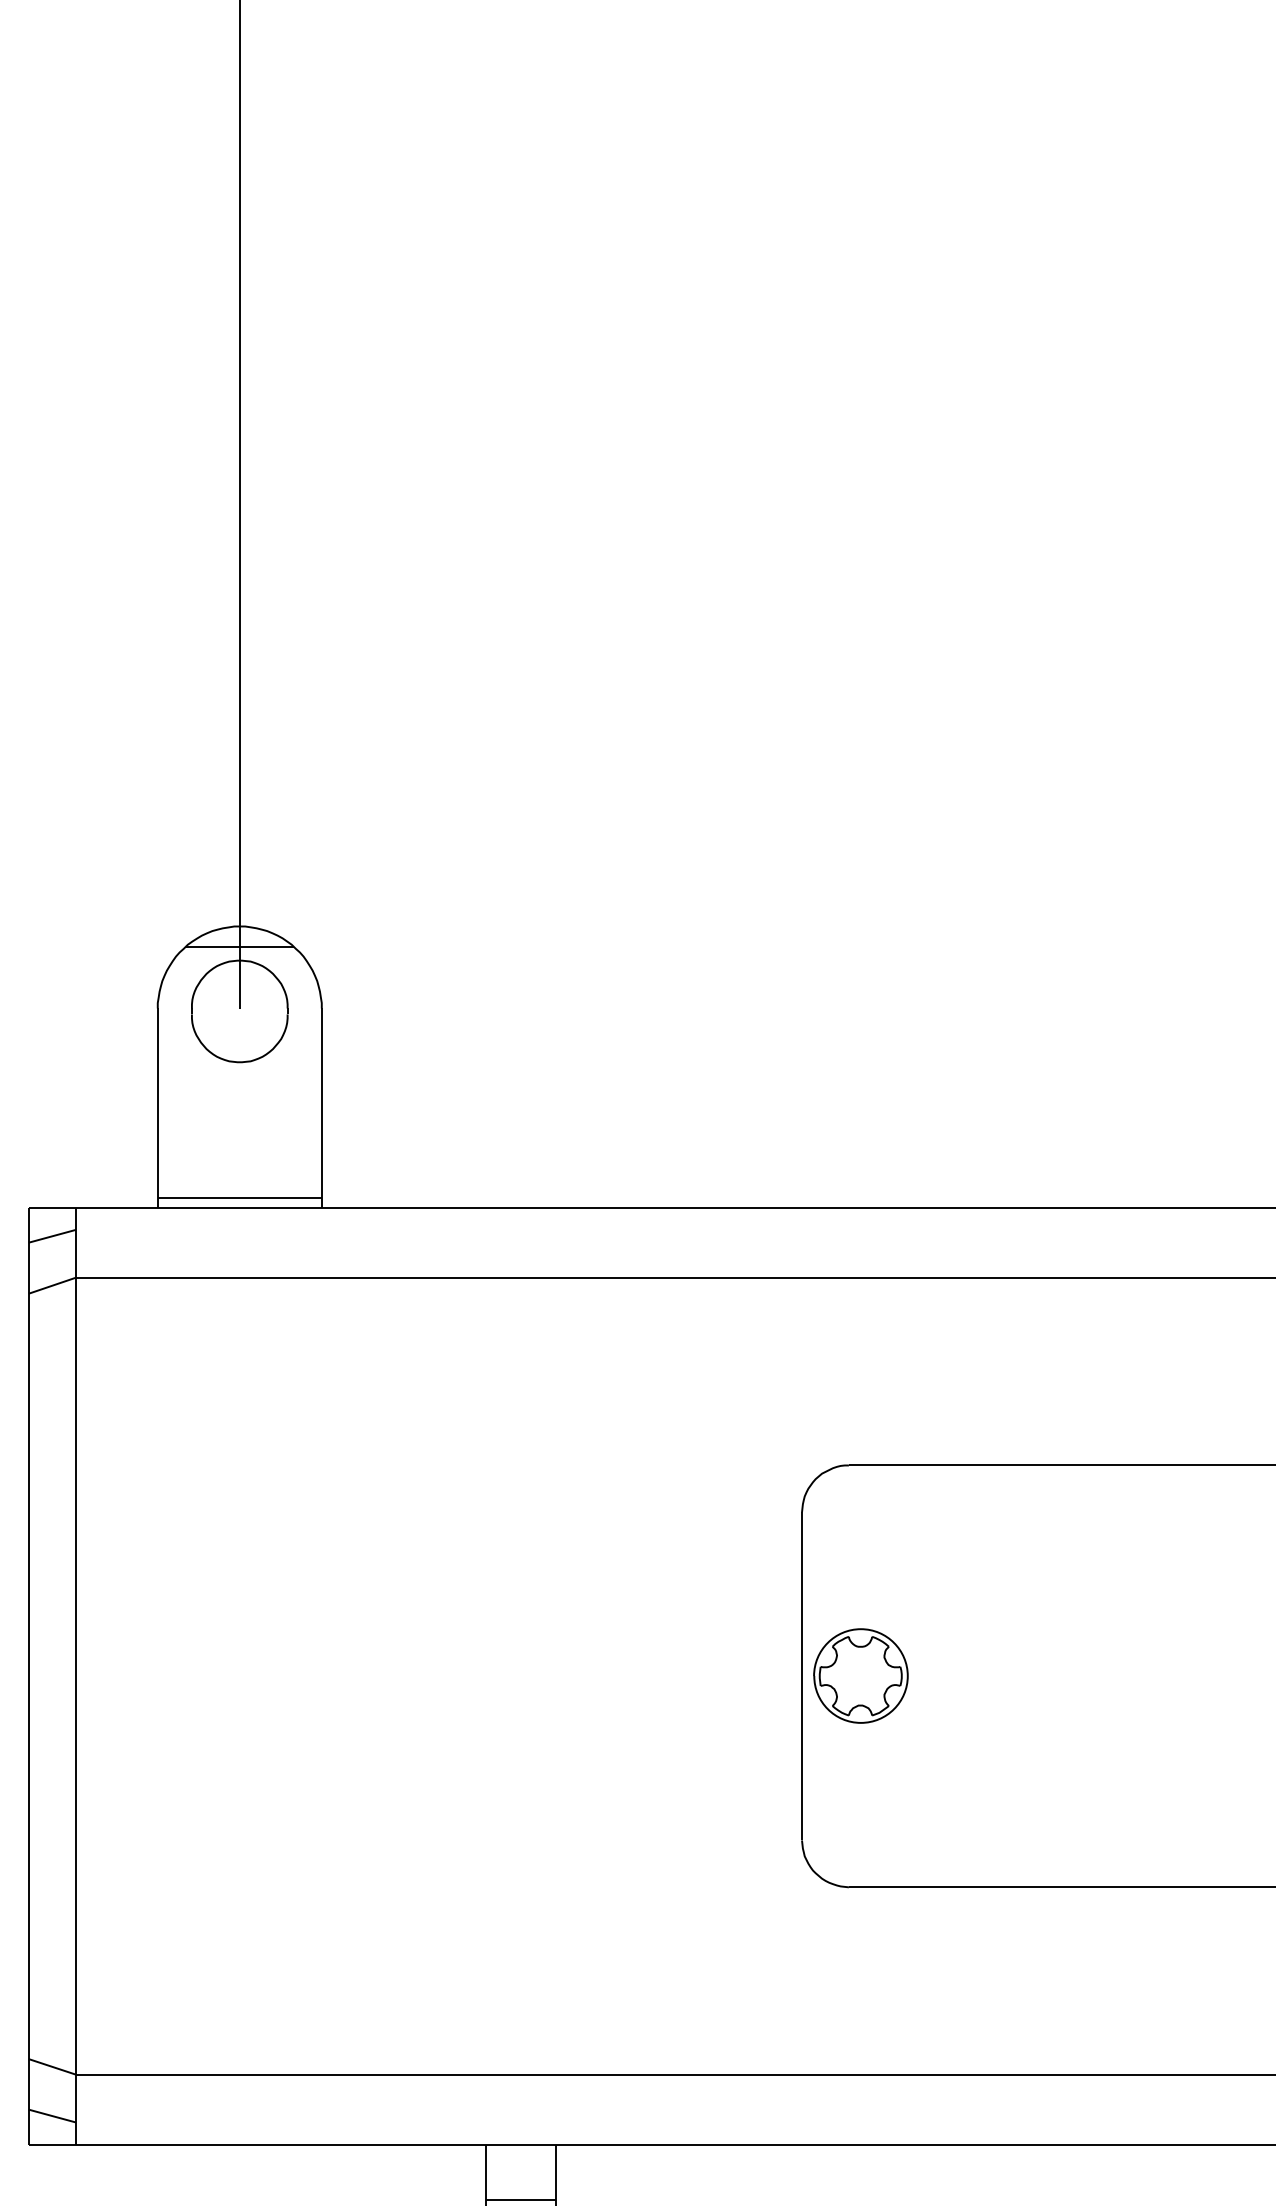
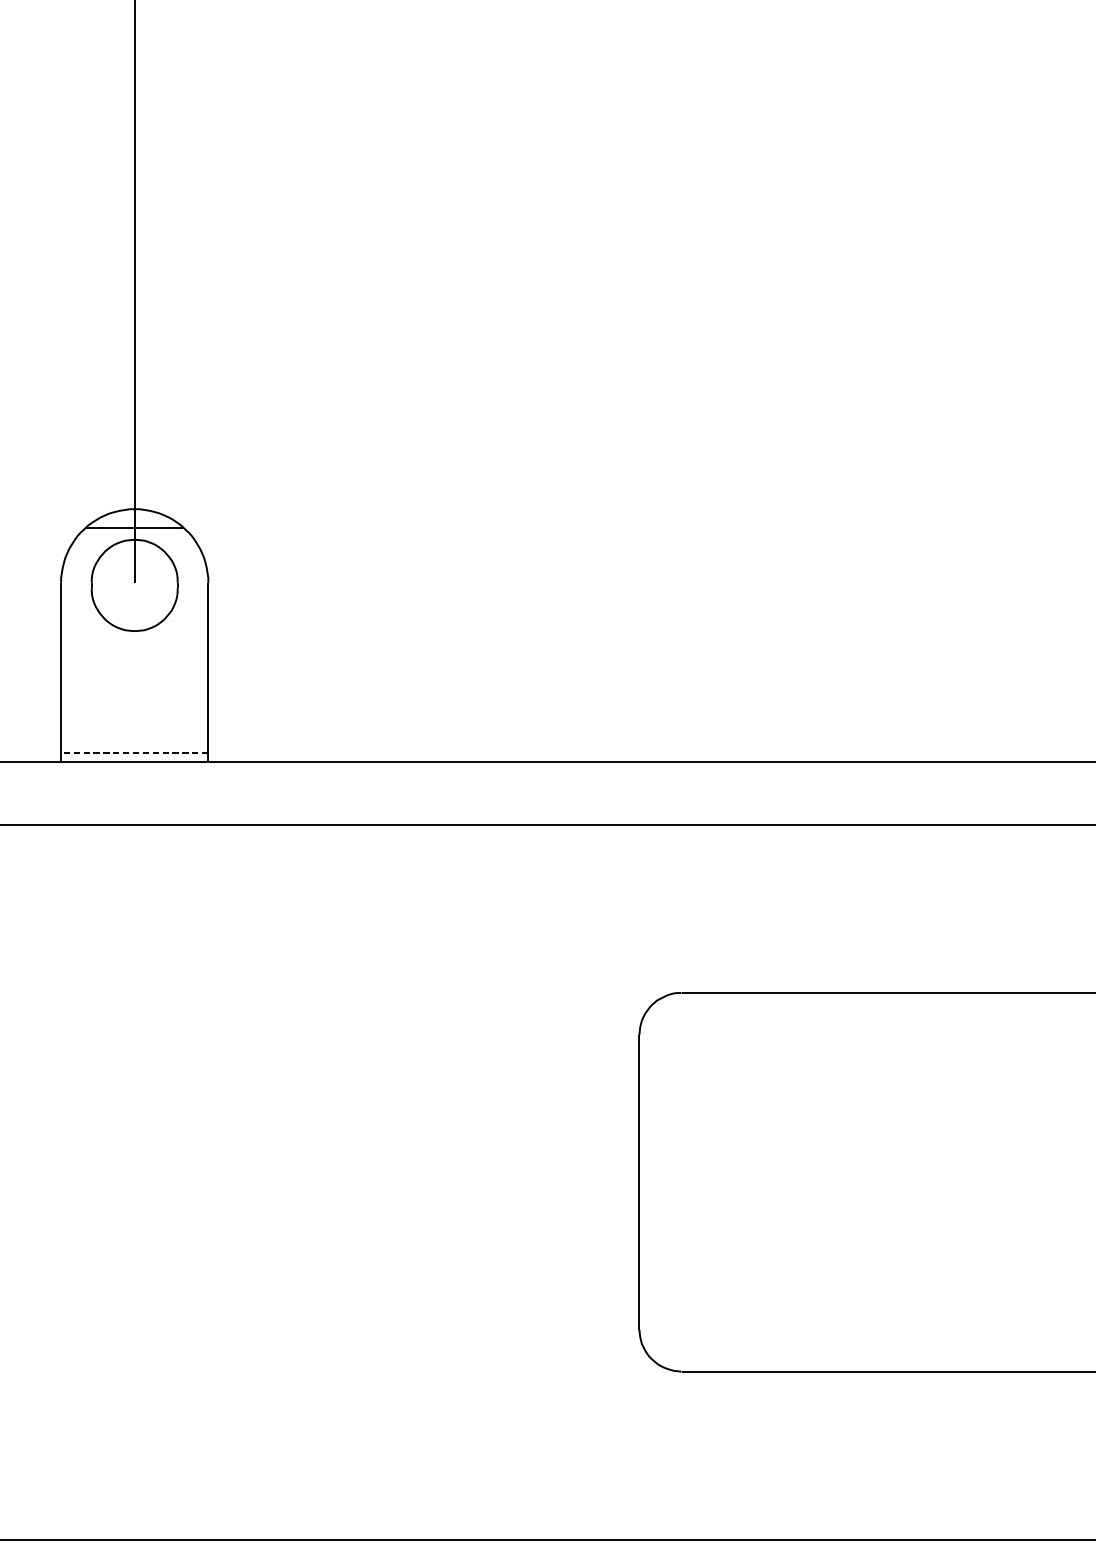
line: (239, 1198) -> (134, 753), solid -> dashed
part: (860, 1675) -> (691, 1181), removed

